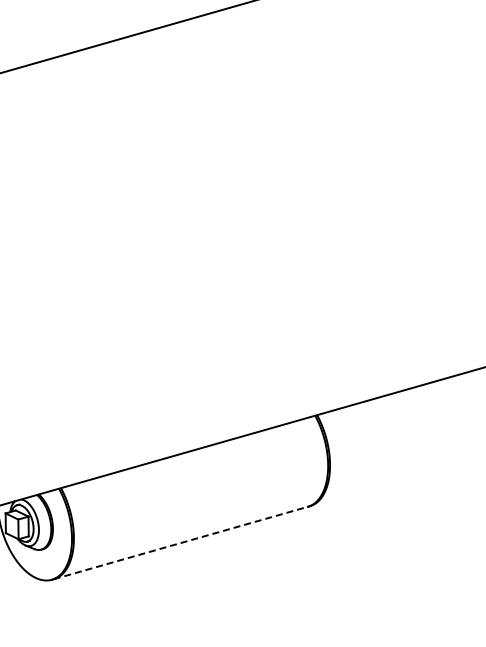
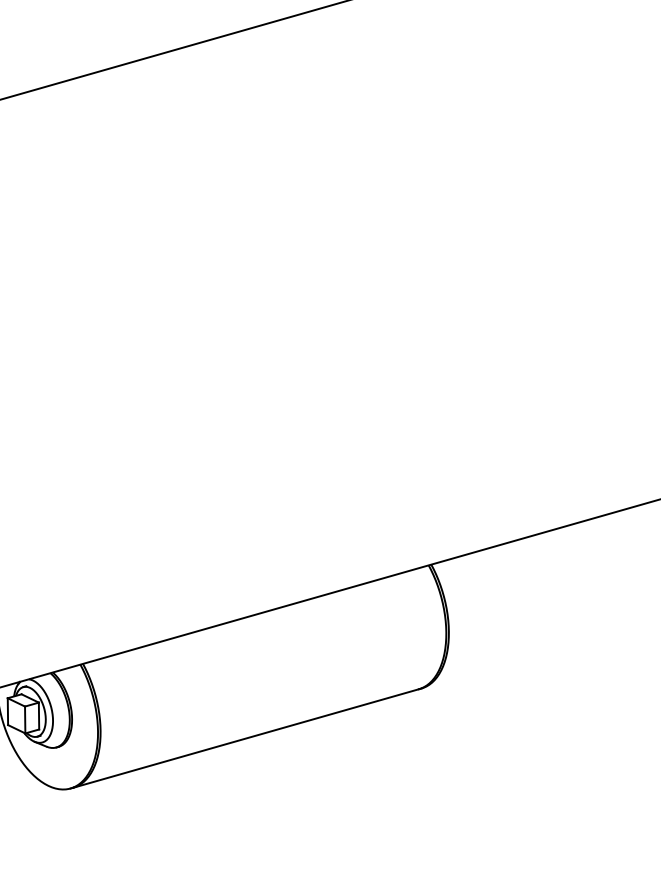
line: (181, 542) -> (246, 737), dashed -> solid

